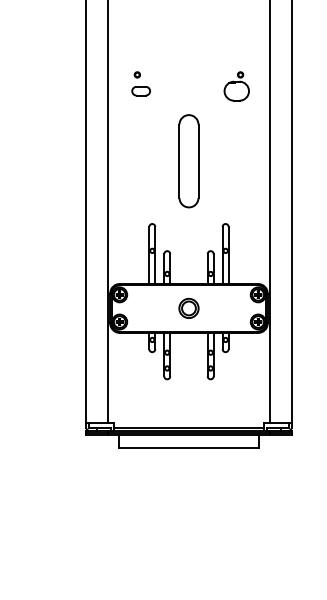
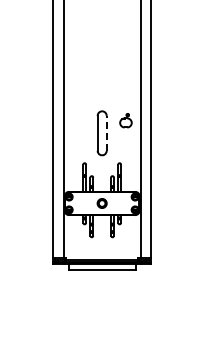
part: (141, 83) -> (79, 96), removed
part: (235, 86) -> (125, 120), moved
line: (198, 159) -> (106, 132), solid -> dashed

